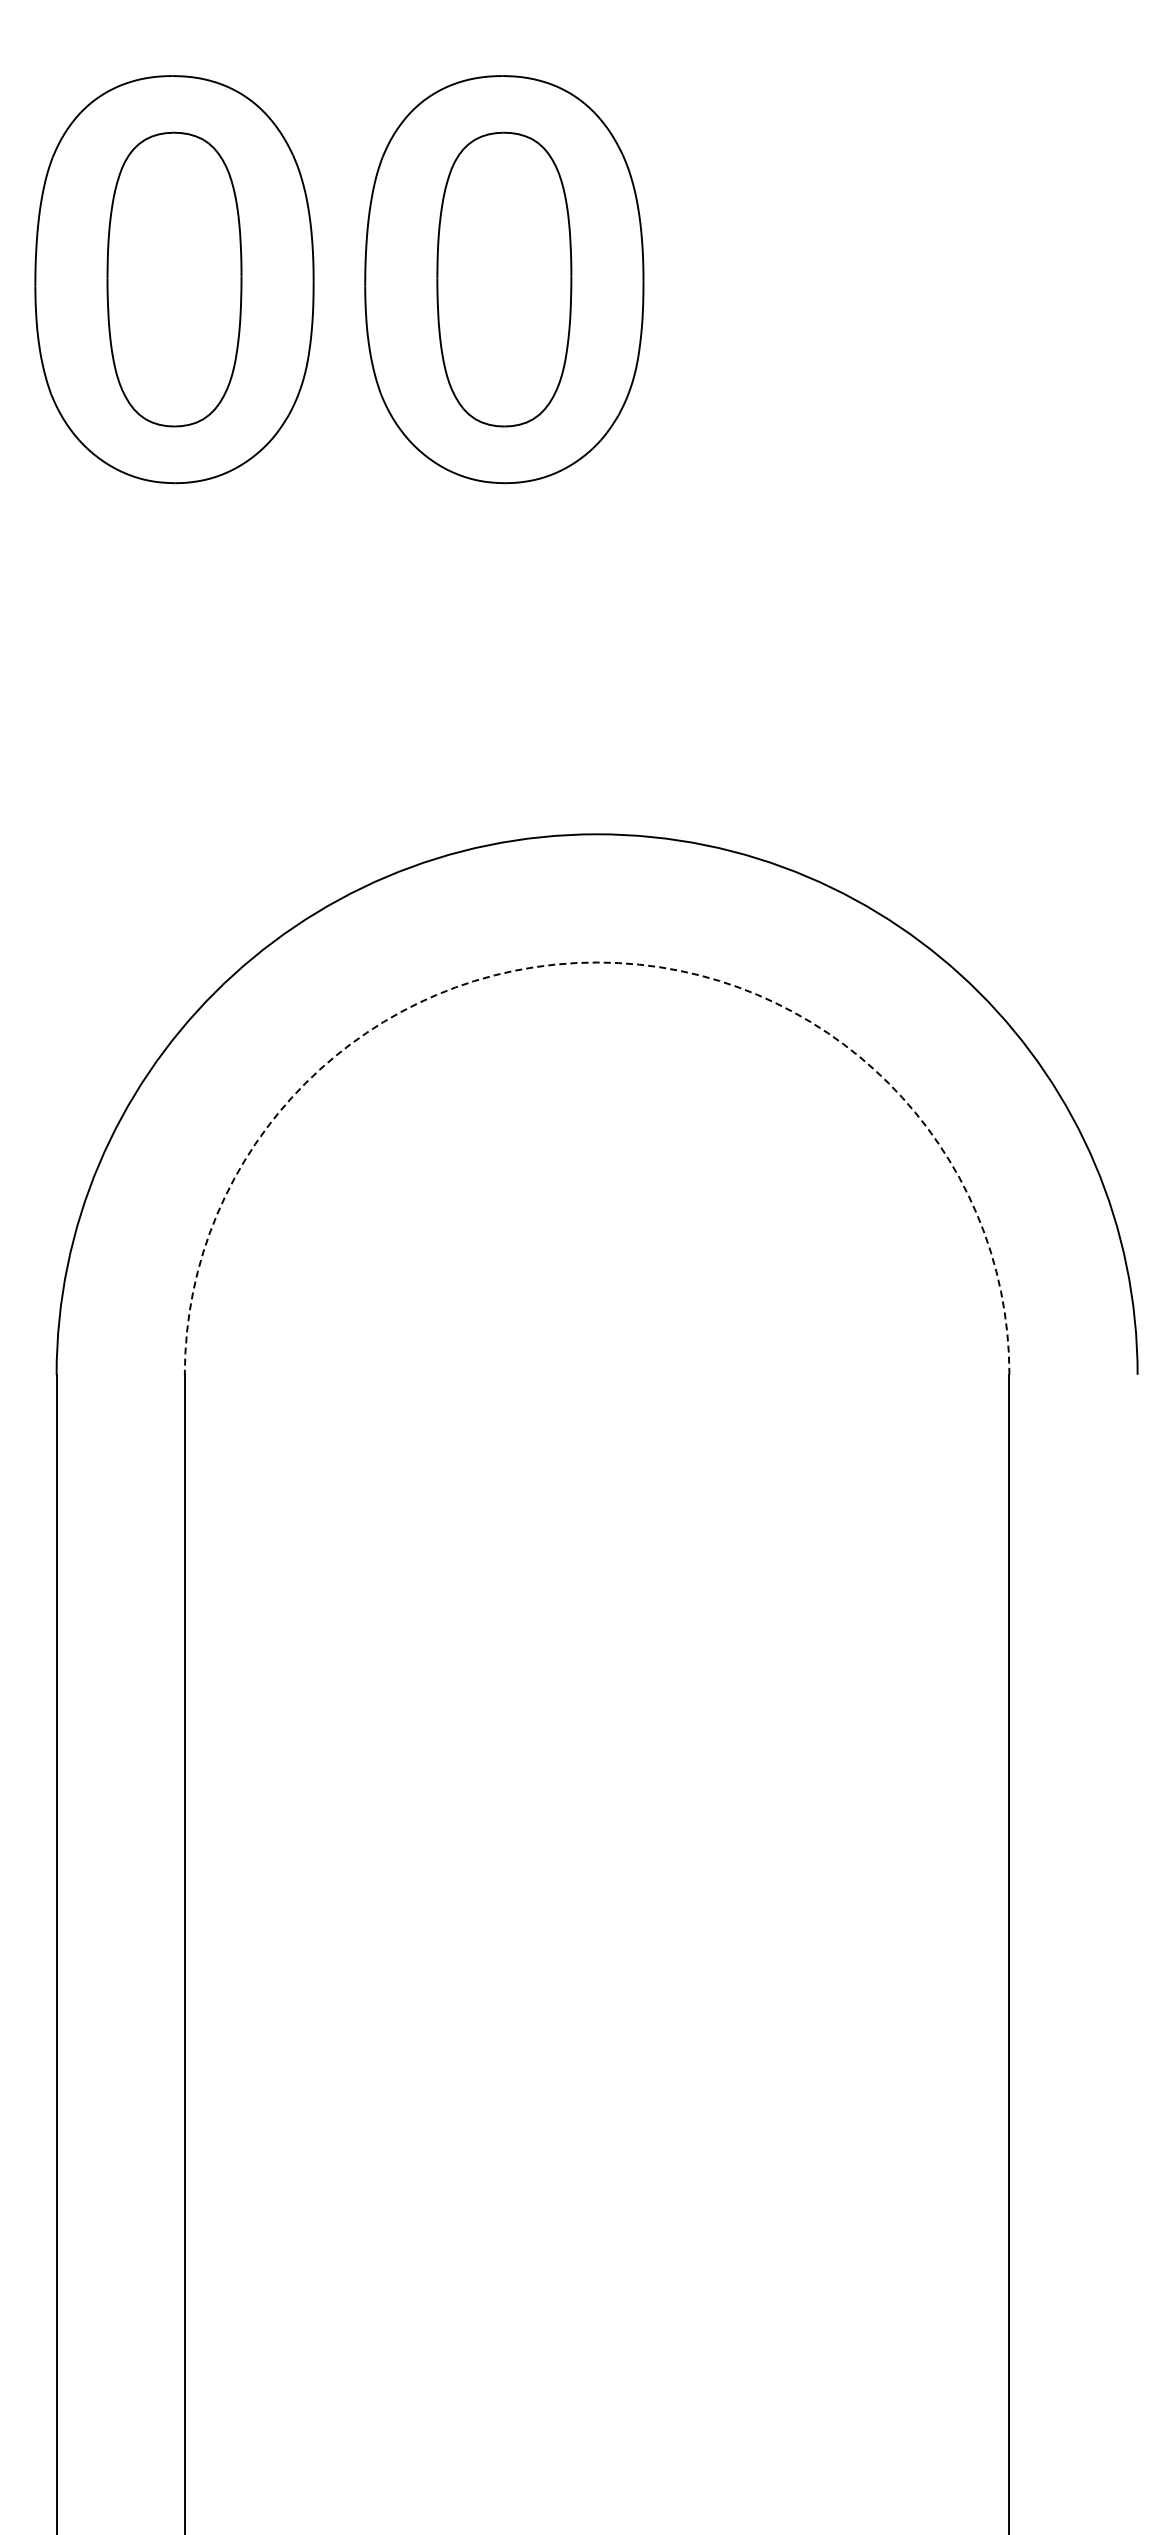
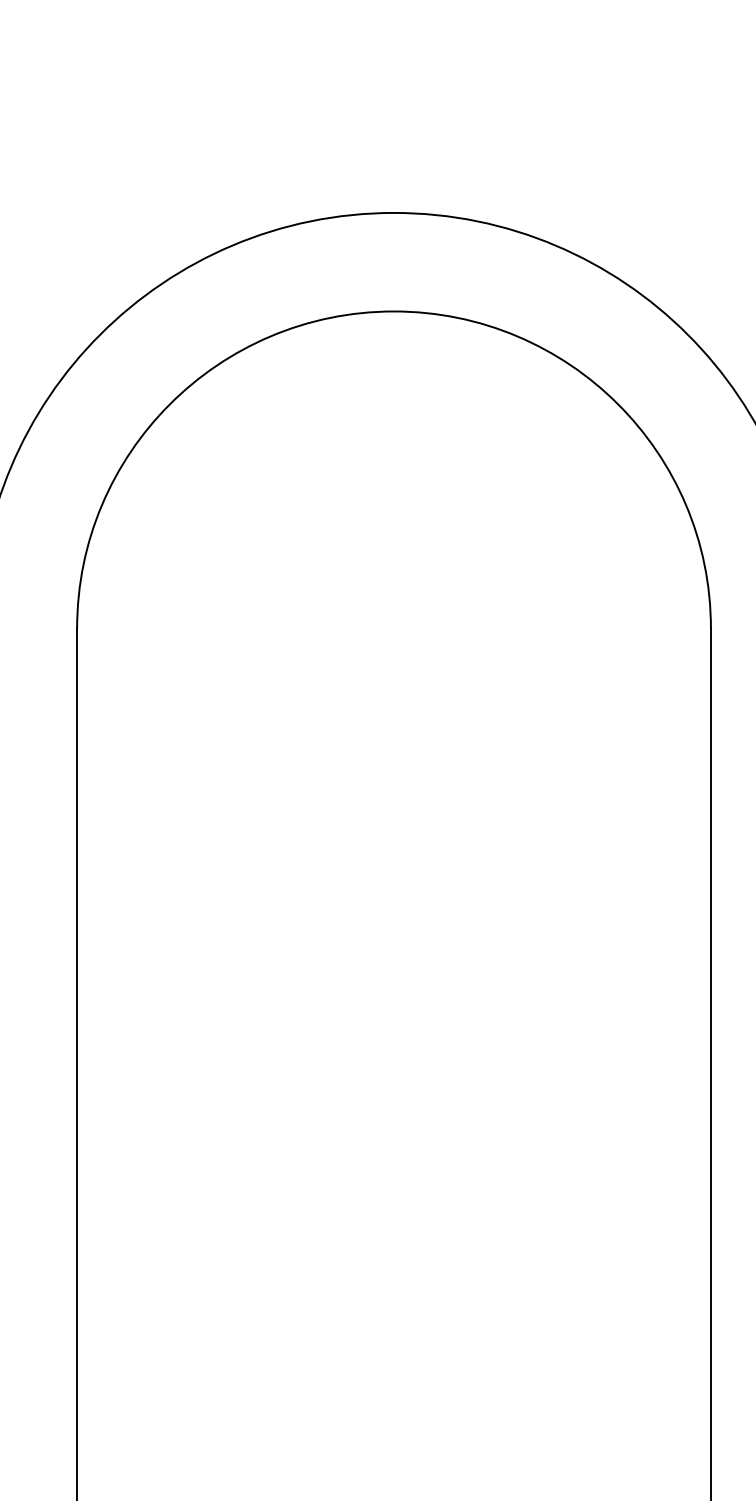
arc: (597, 962) -> (394, 311), dashed -> solid

